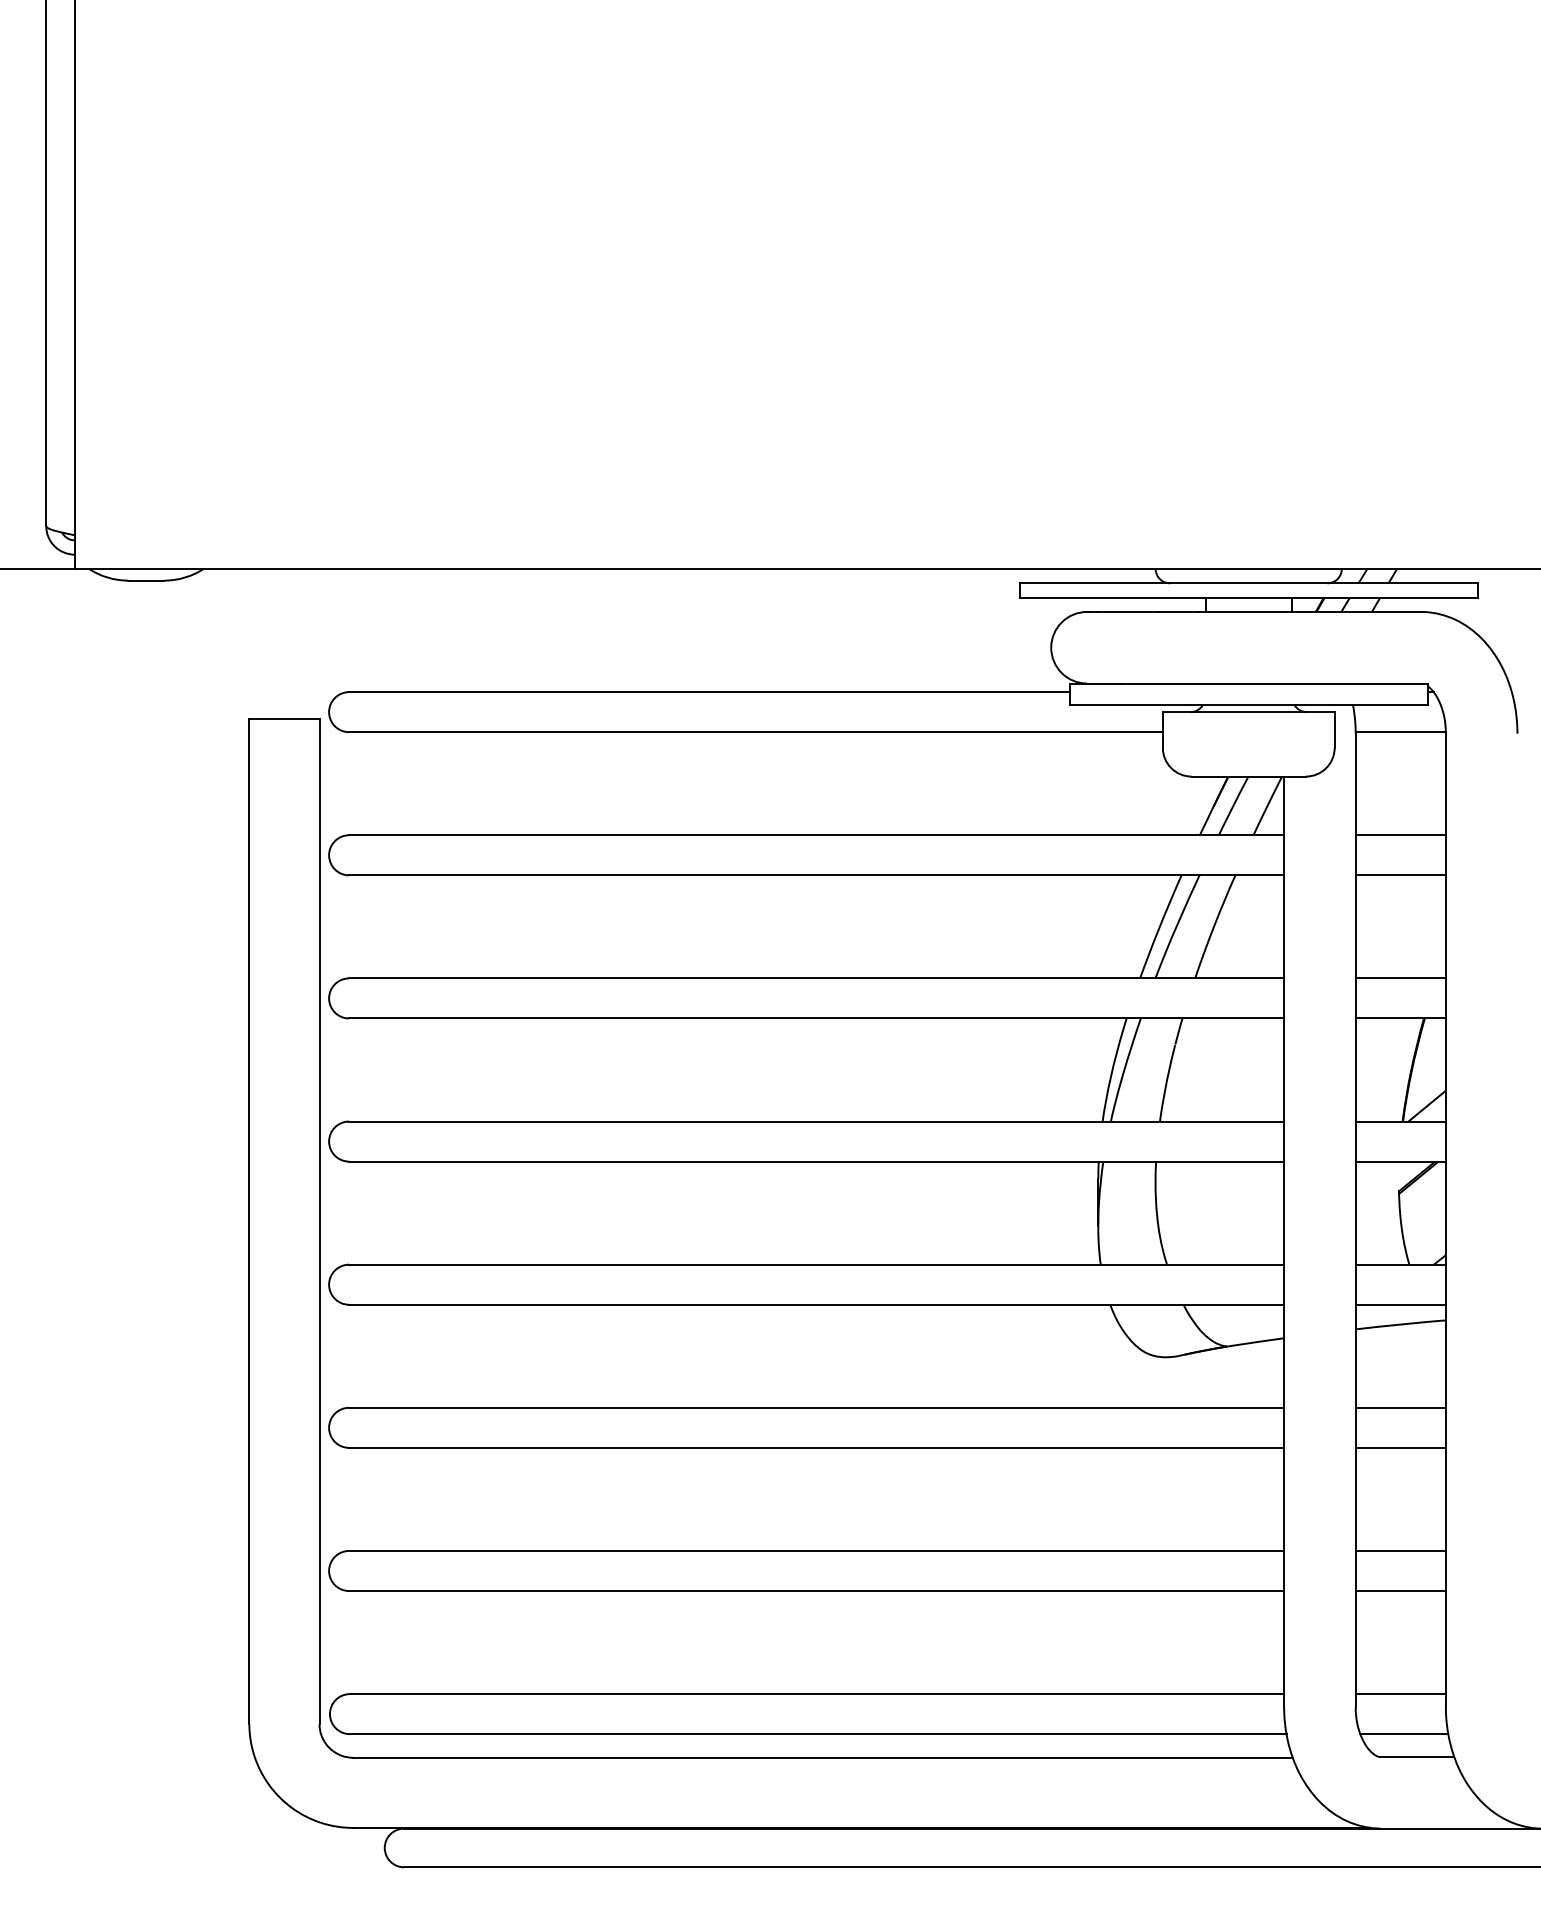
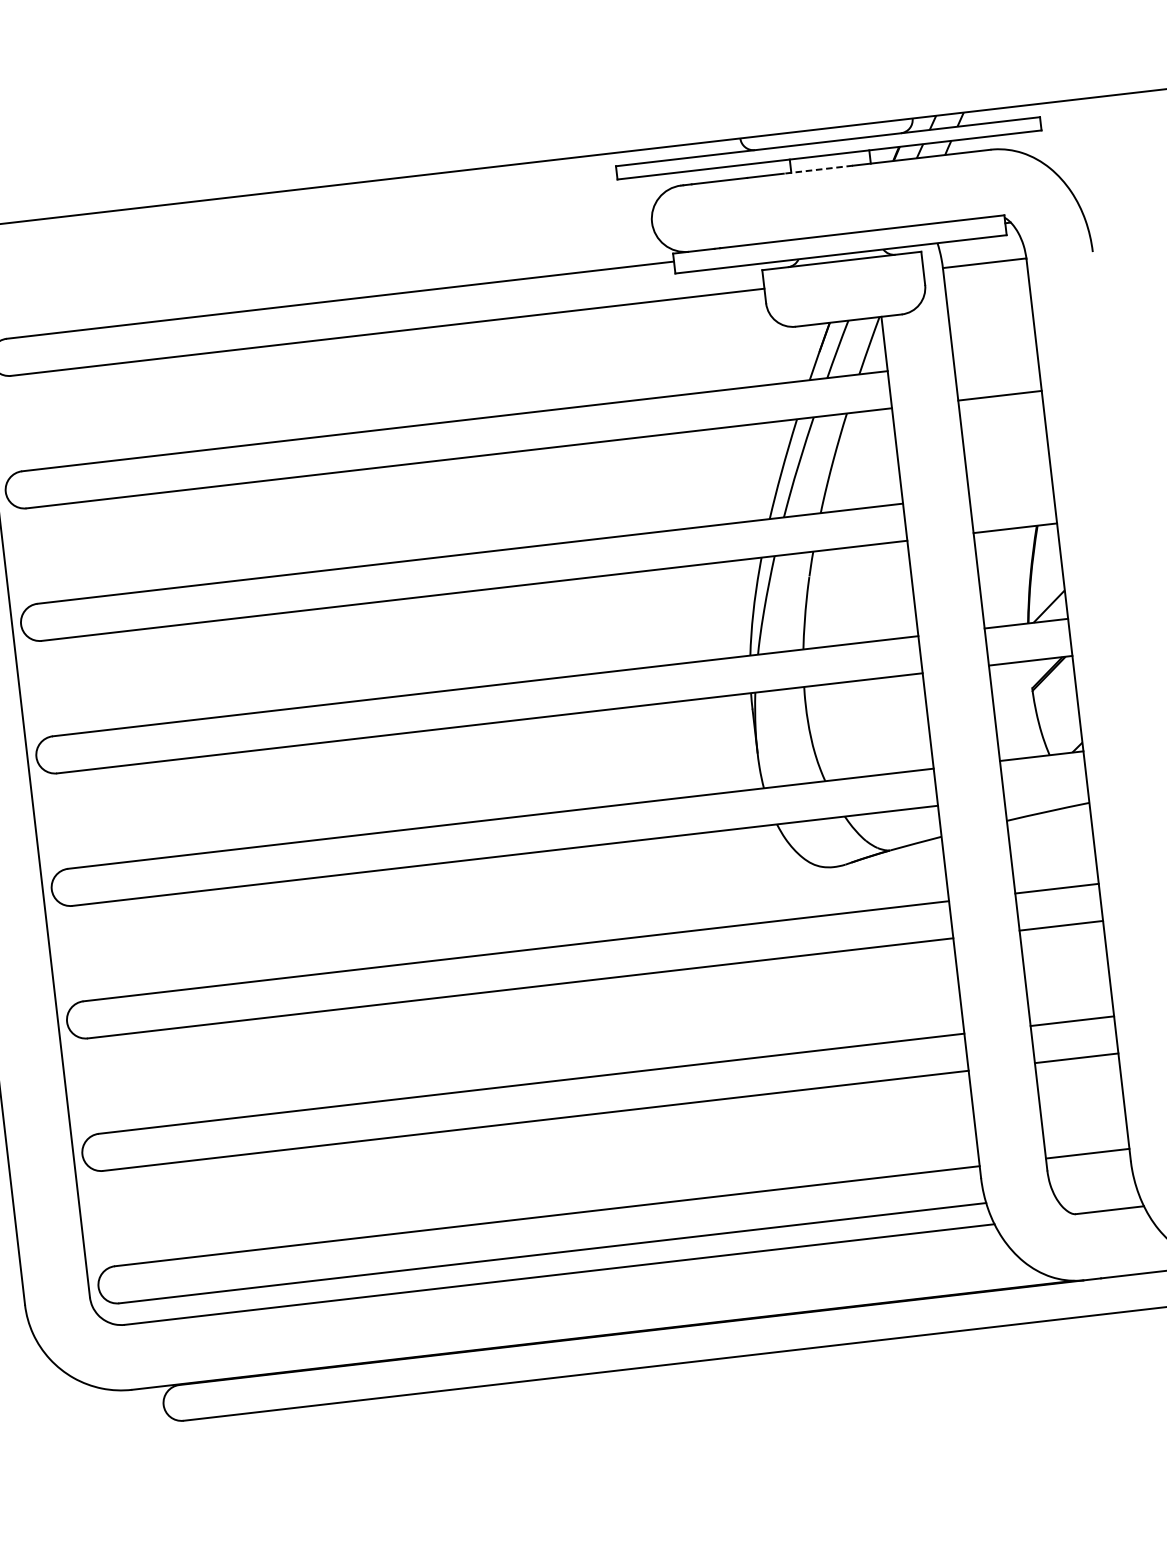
line: (1234, 611) -> (817, 169), solid -> dashed
line: (1400, 835) -> (995, 358), removed
line: (1400, 978) -> (1010, 491), removed
line: (1400, 1304) -> (1045, 793), removed
line: (1404, 1734) -> (1095, 1190), removed

